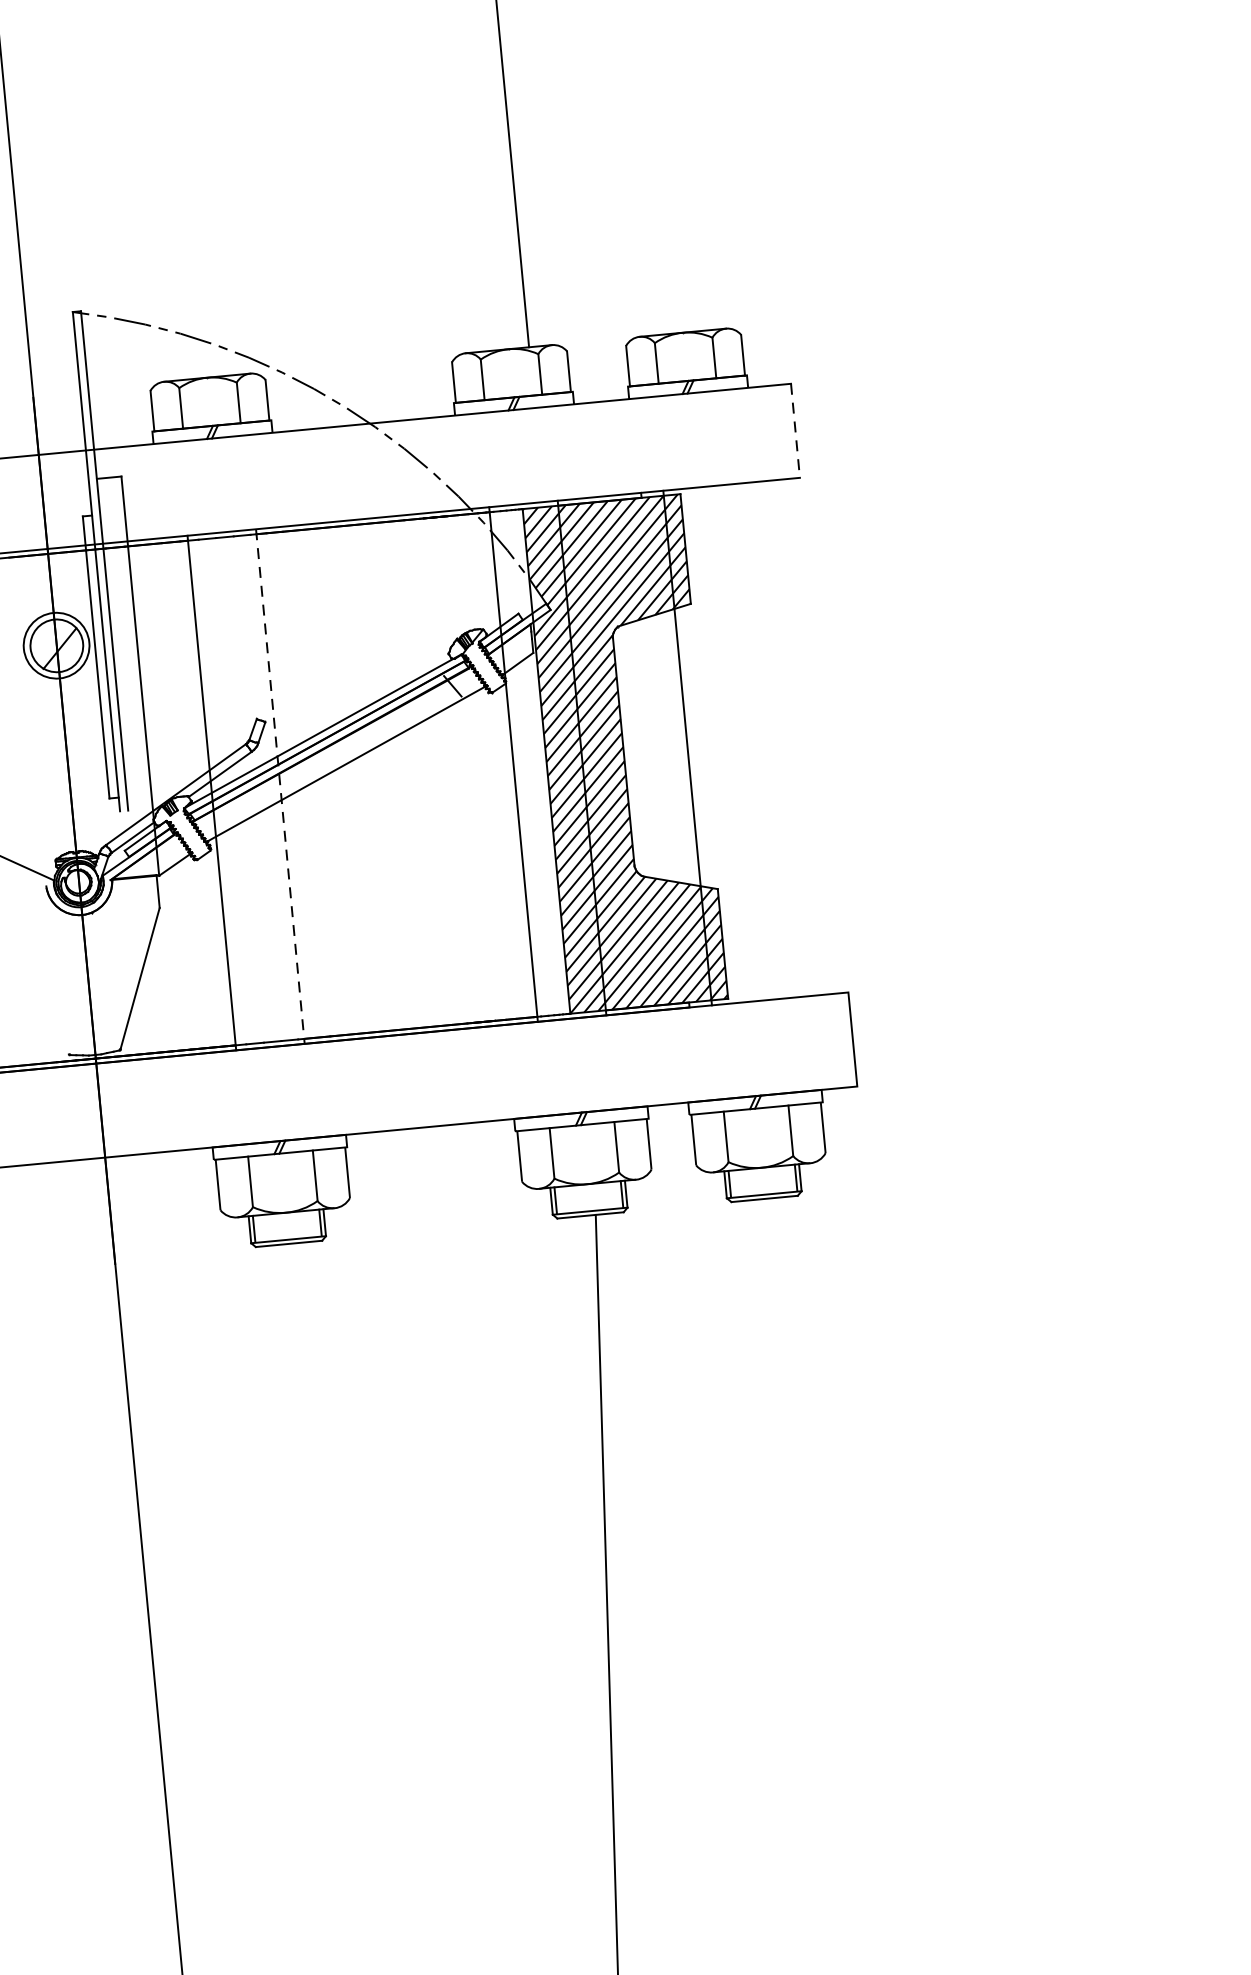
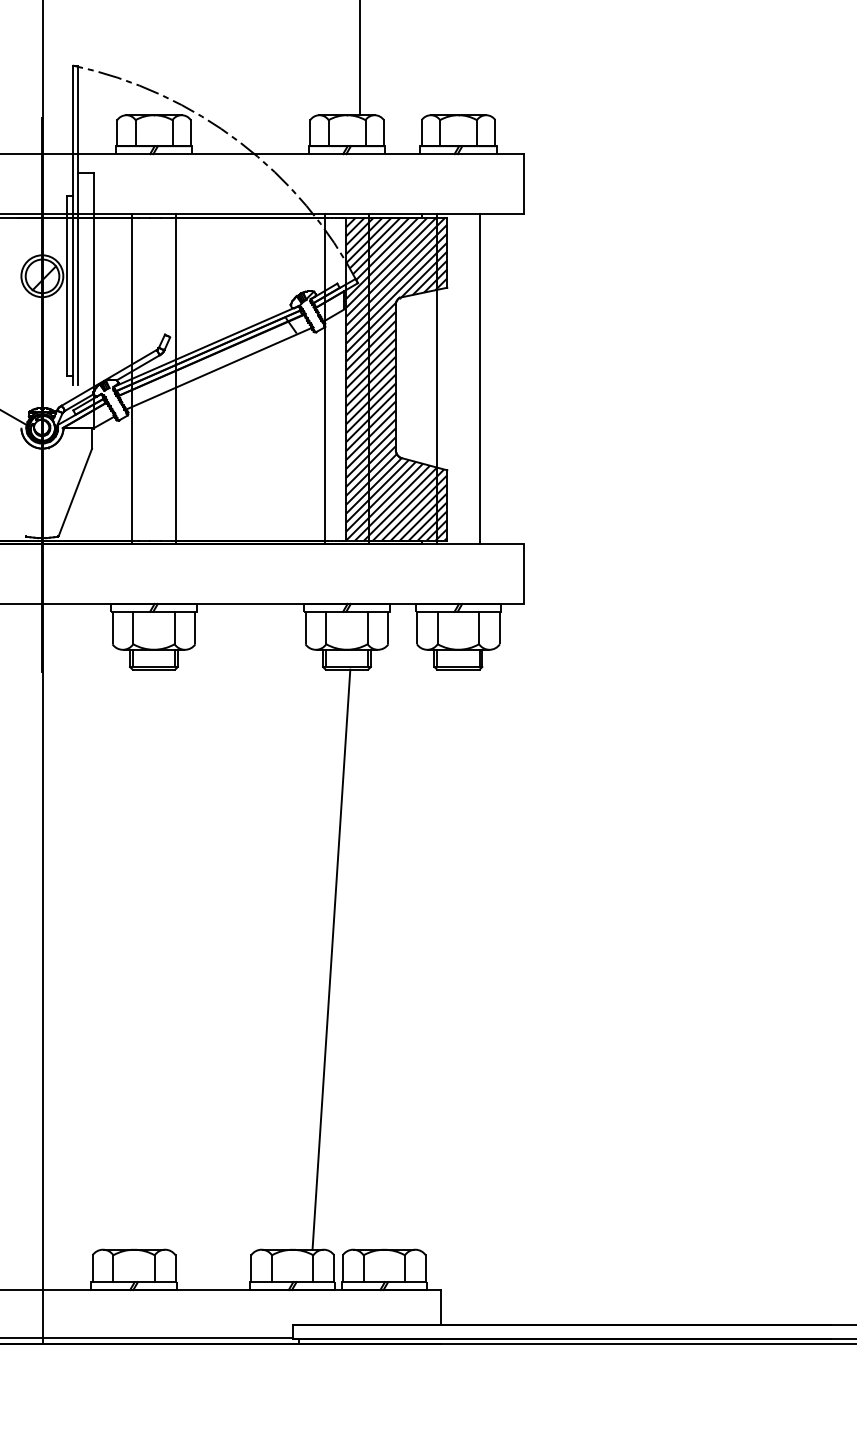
line: (796, 431) -> (524, 184), dashed -> solid
line: (756, 740) -> (480, 378), added
line: (279, 787) -> (175, 379), dashed -> solid

